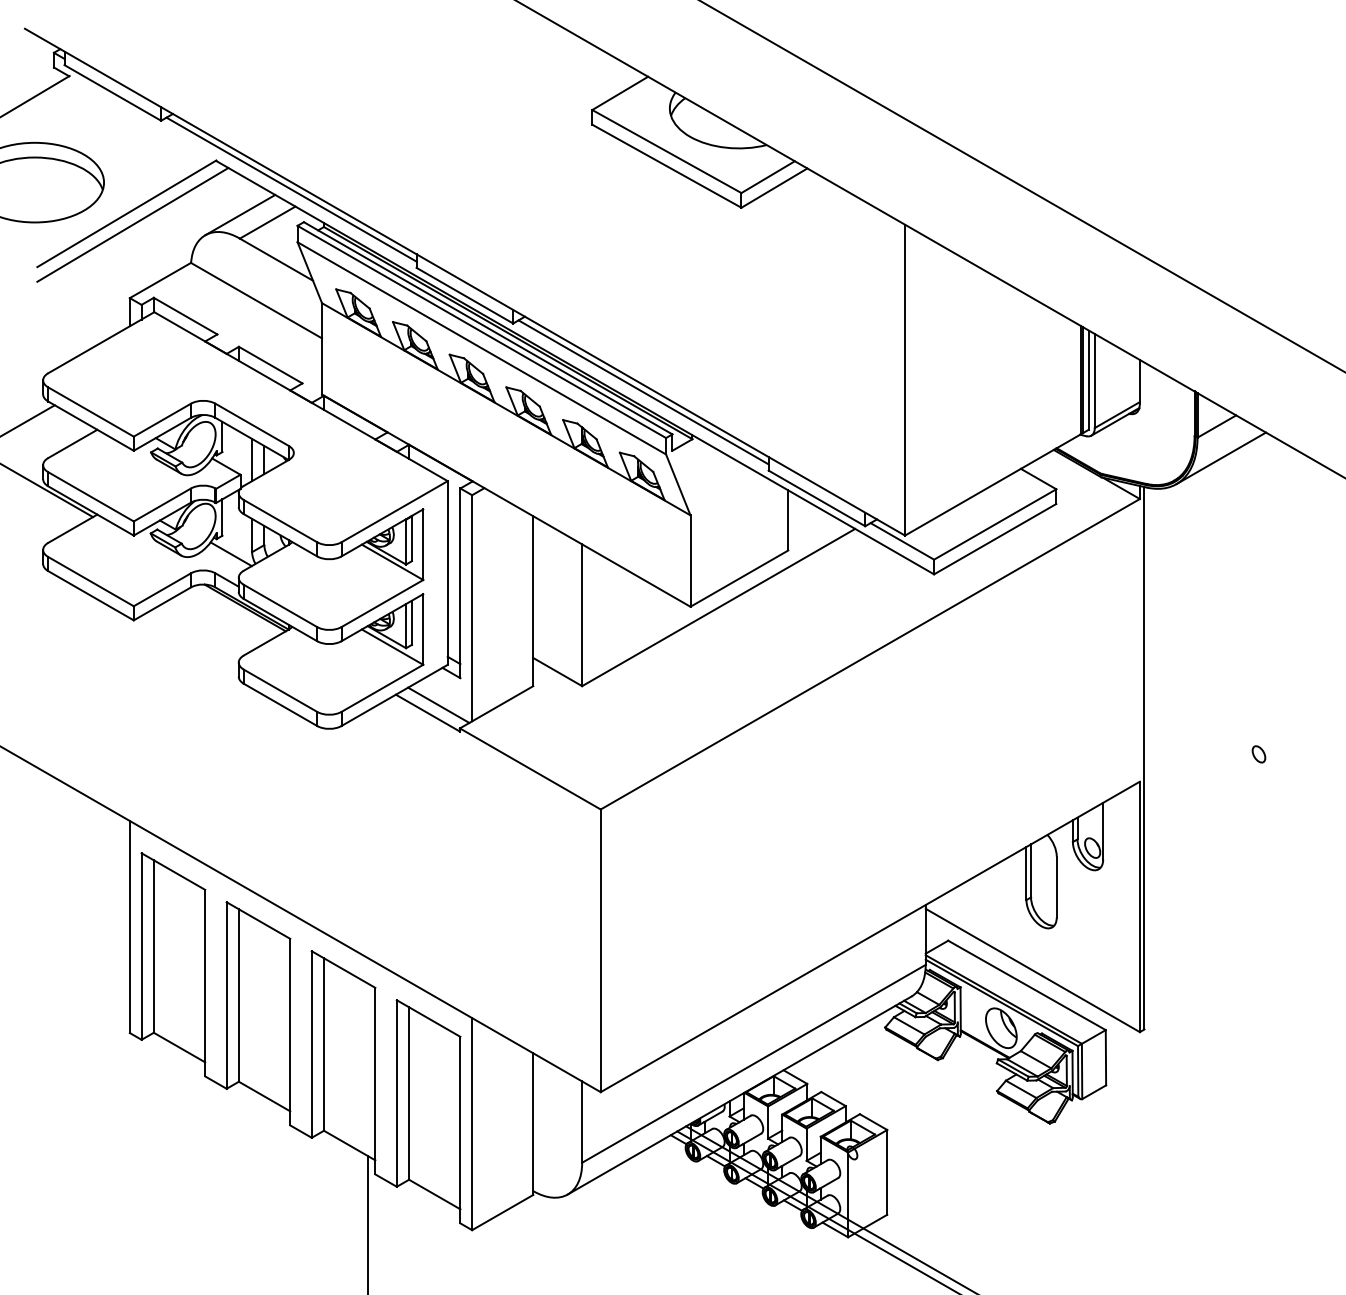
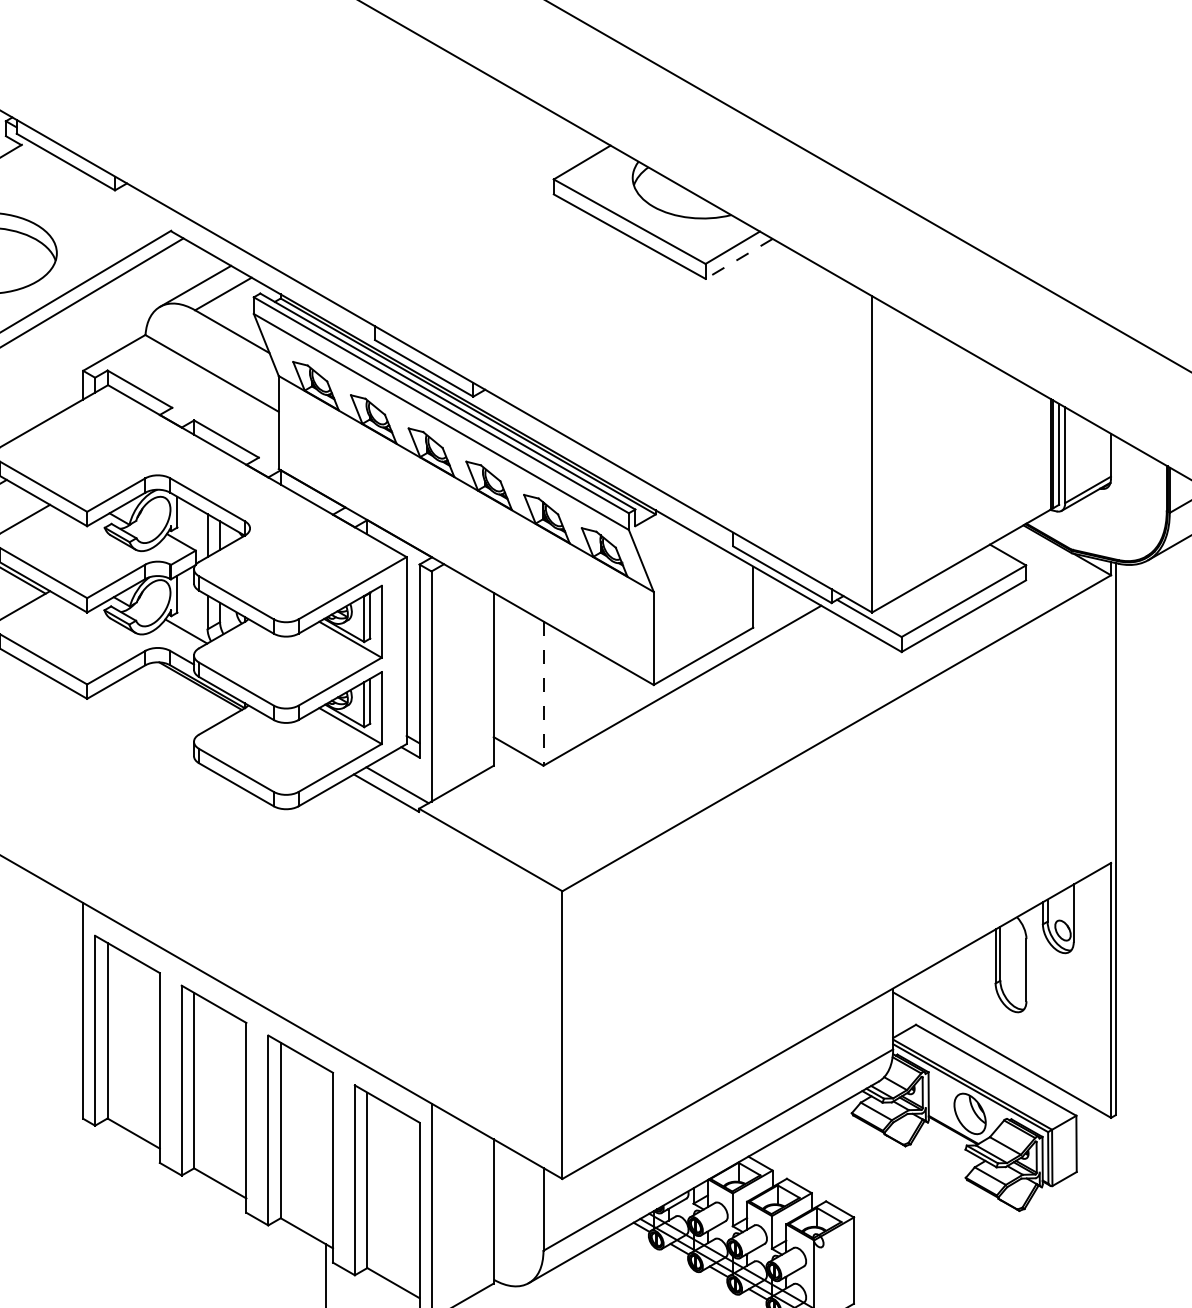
line: (774, 188) -> (739, 259), solid -> dashed
line: (291, 189) -> (247, 260), removed
line: (643, 392) -> (605, 466), removed
line: (582, 615) -> (543, 693), solid -> dashed

